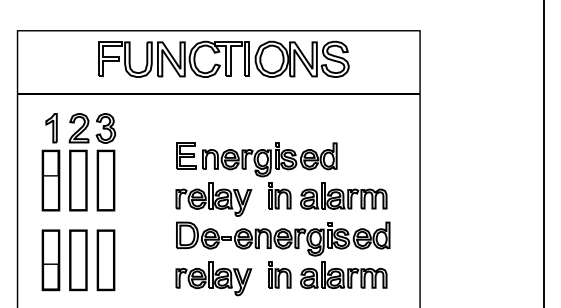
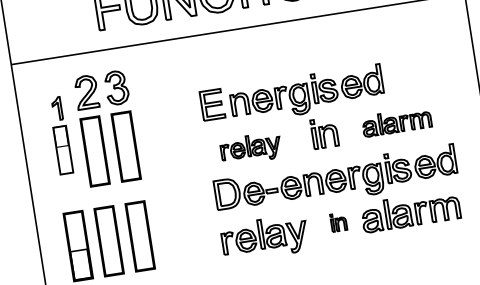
part: (50, 162) -> (60, 136), size x0.7
part: (343, 195) -> (396, 121), size x0.7
part: (213, 199) -> (250, 148), size x0.7
part: (279, 274) -> (338, 221), size x0.6

